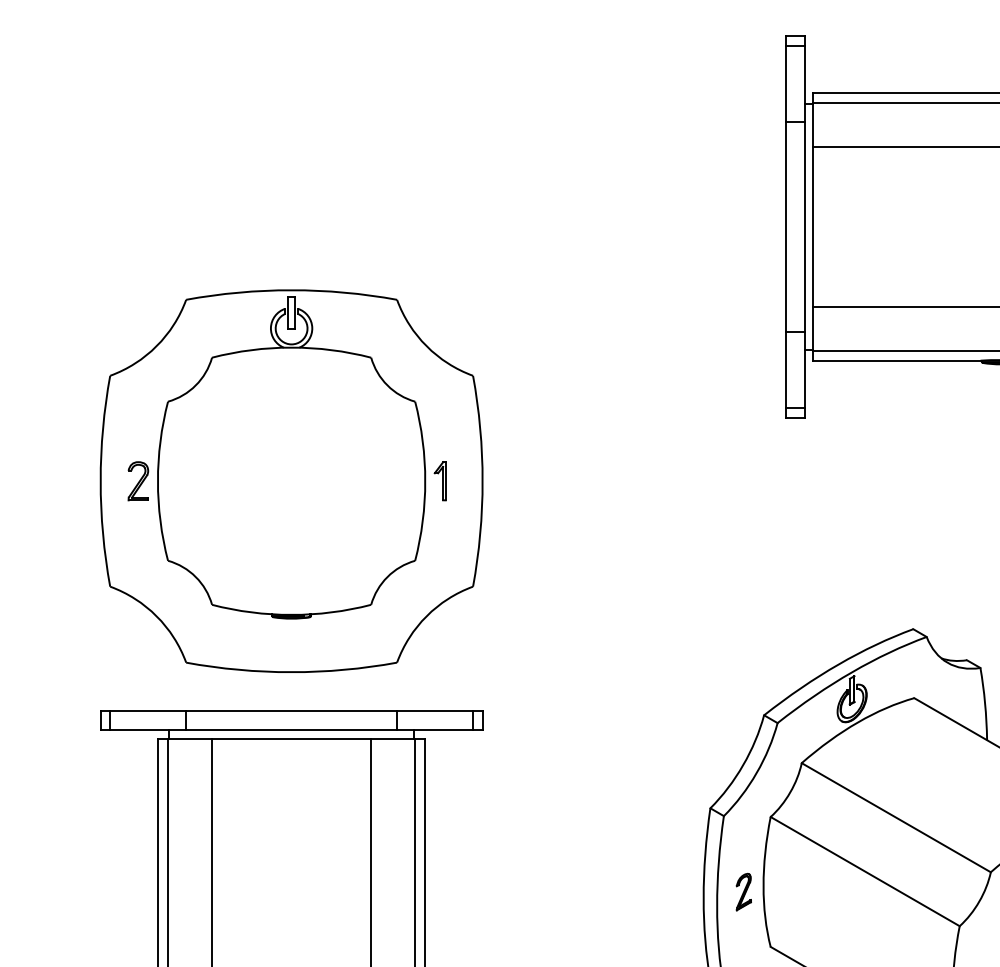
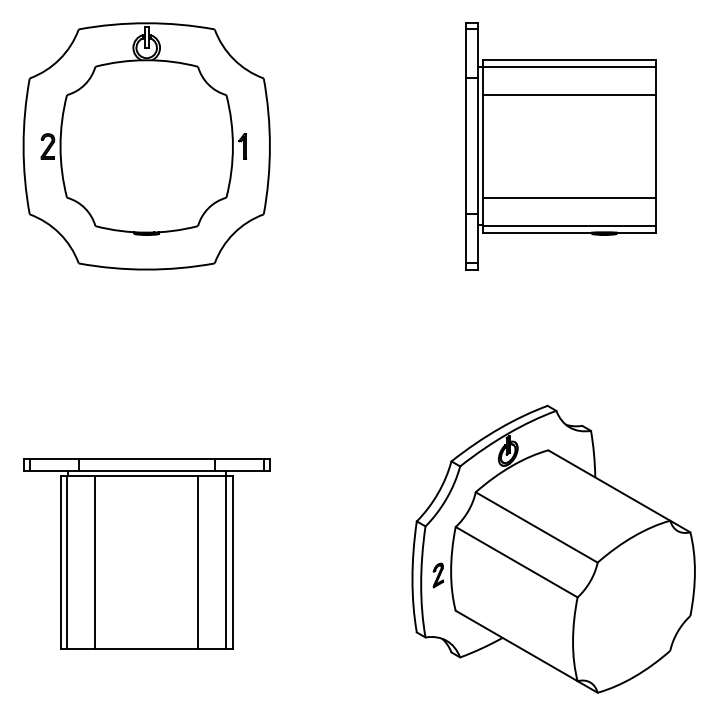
part: (291, 481) -> (146, 146), moved

